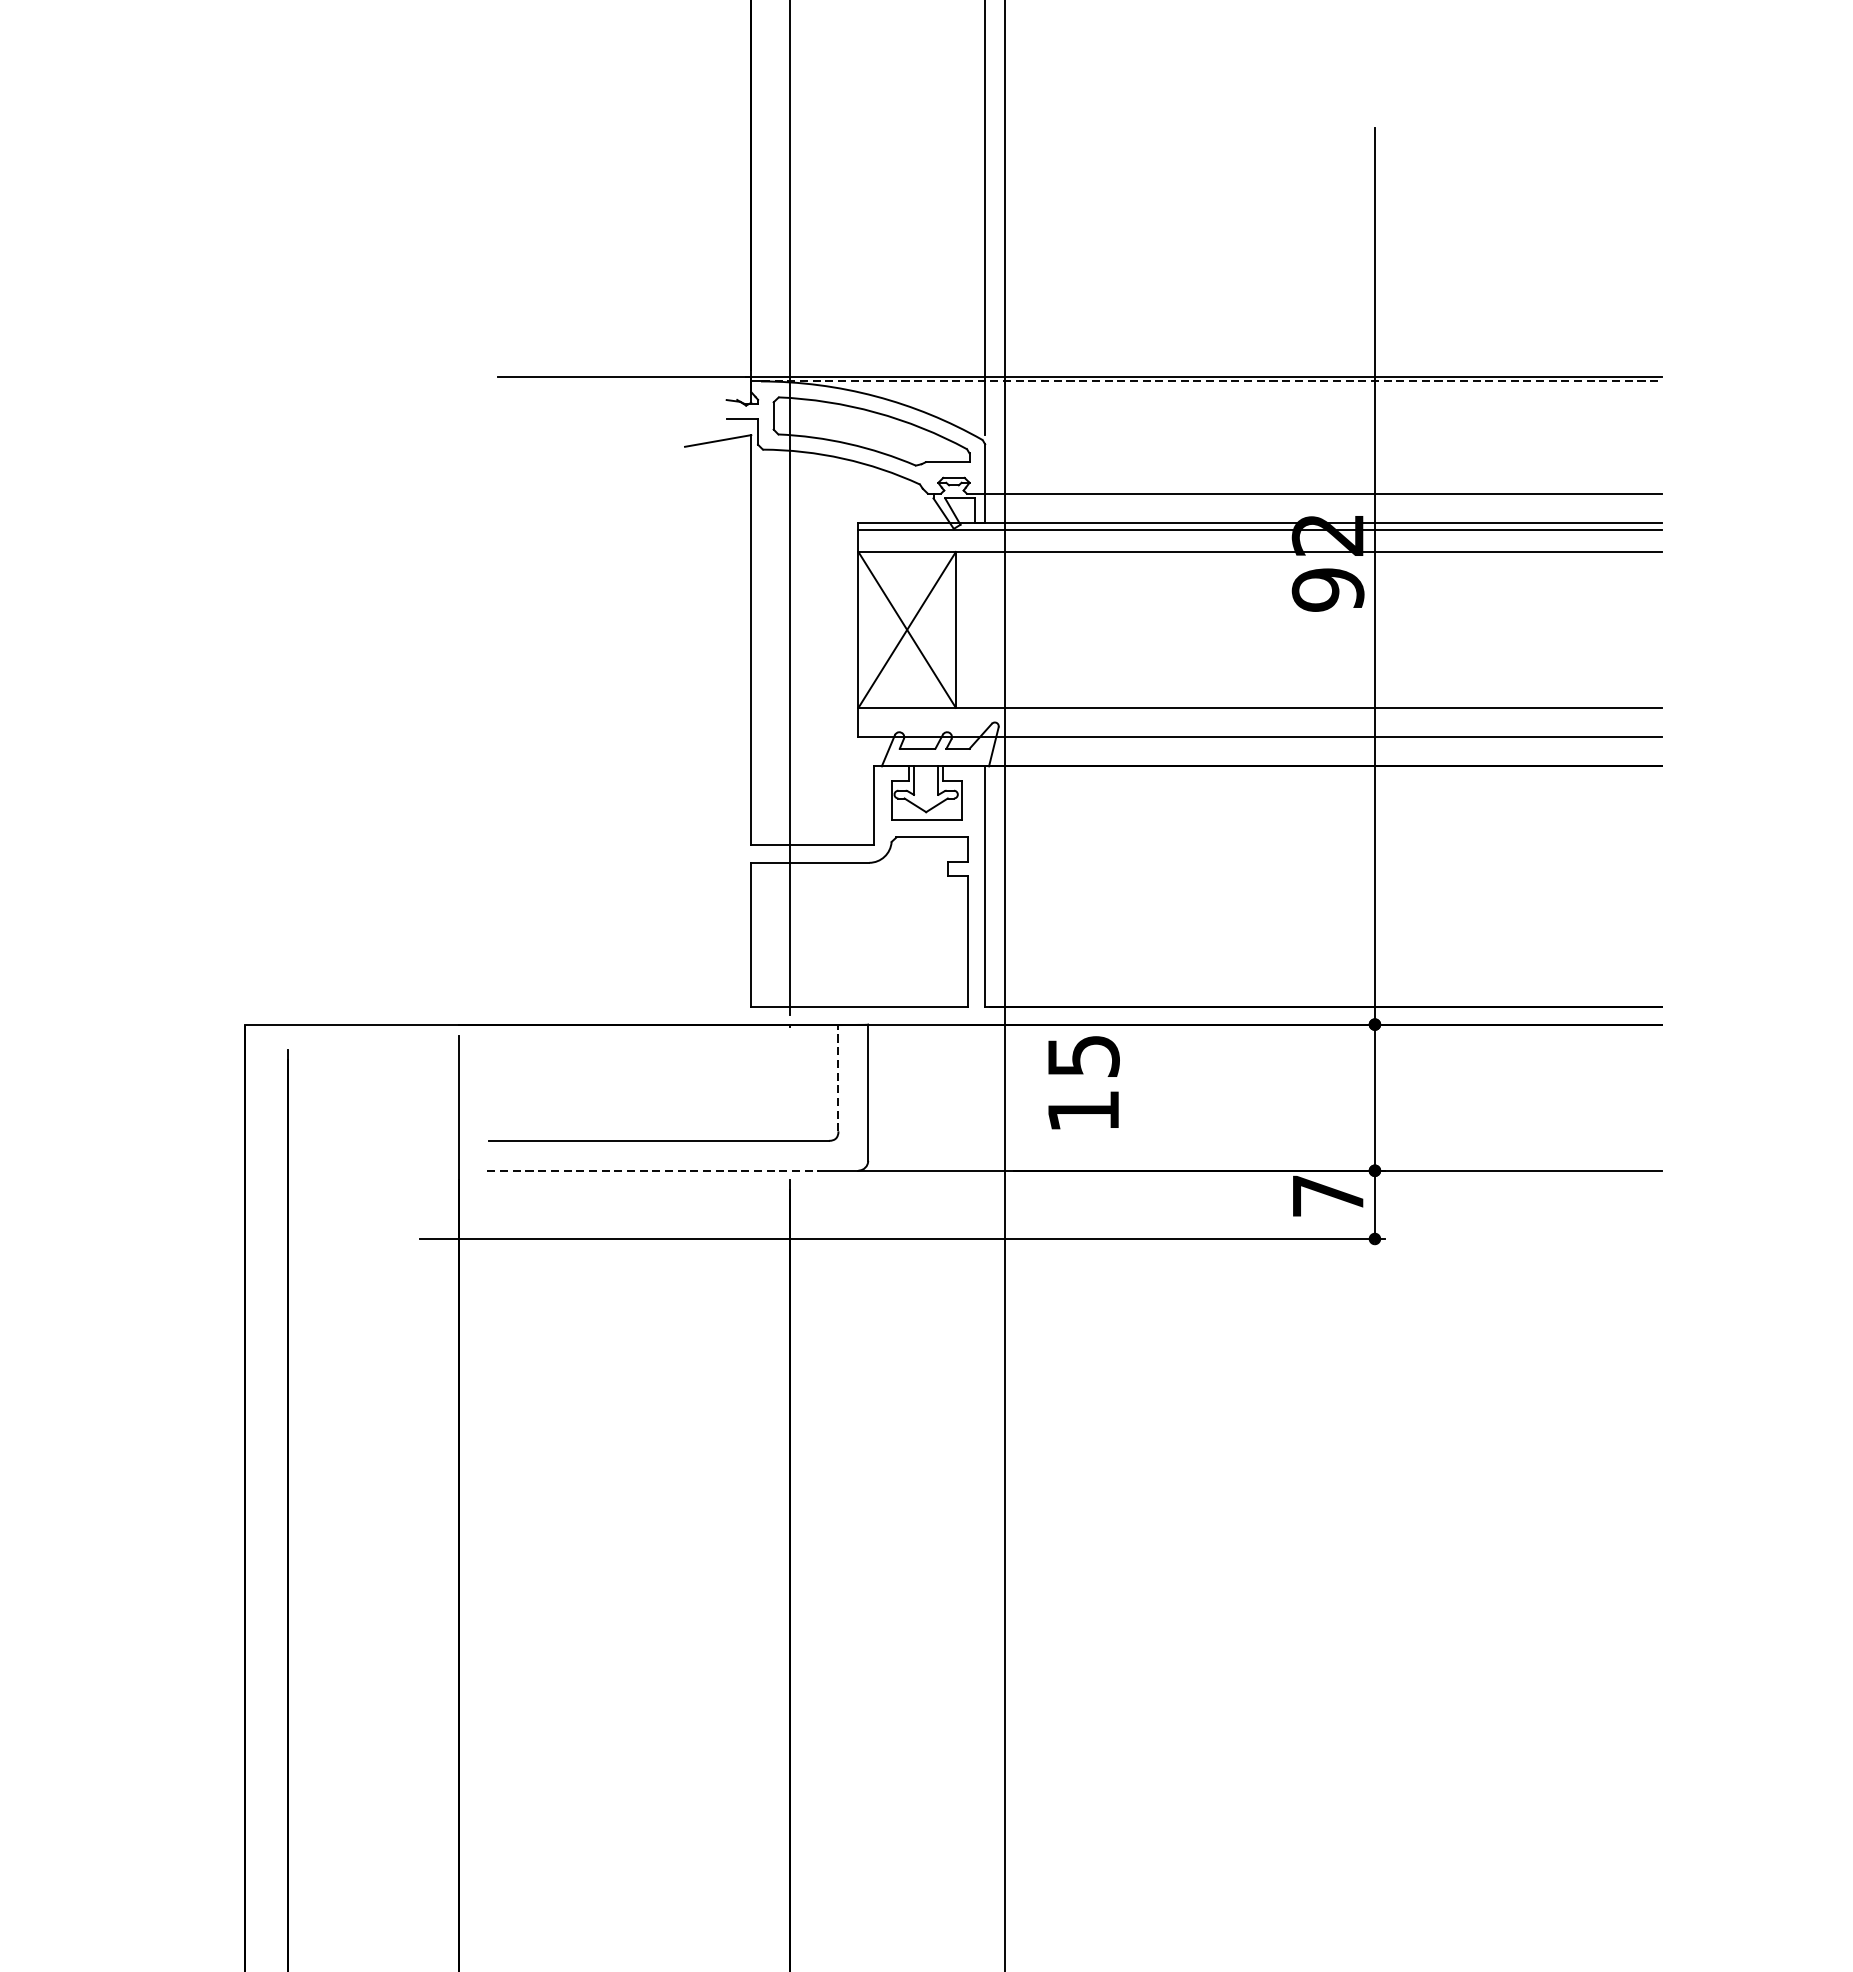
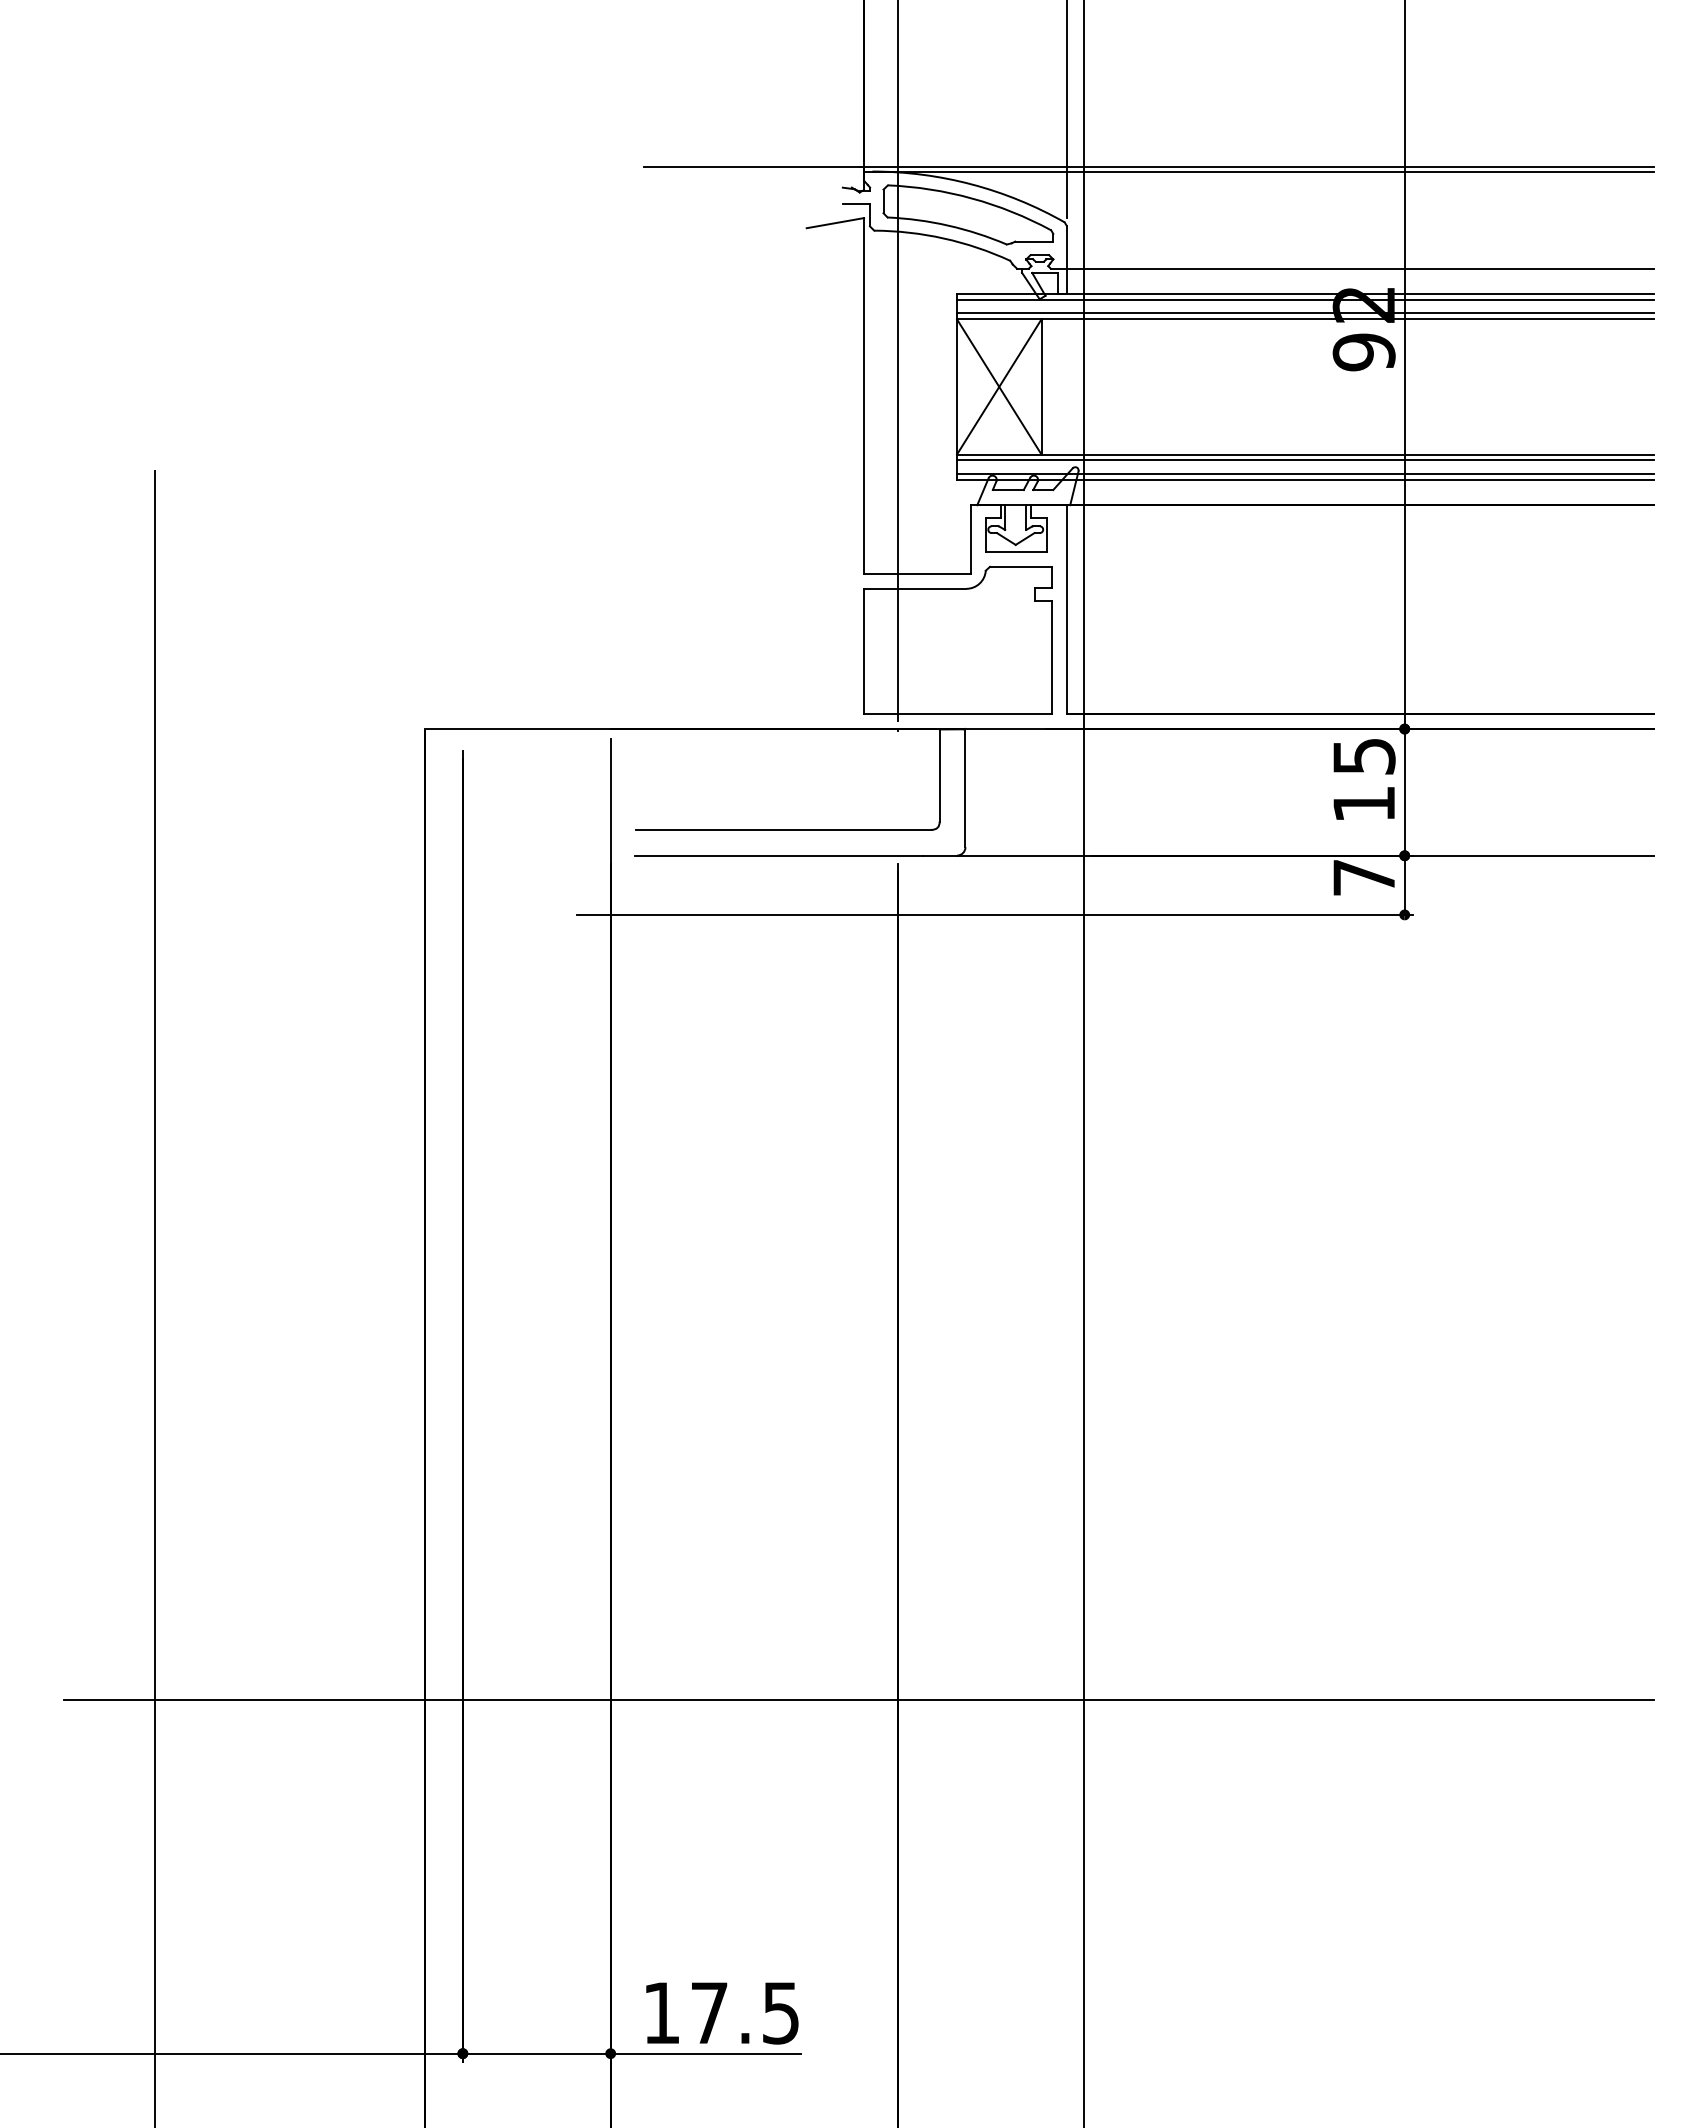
line: (1213, 381) -> (1264, 171), dashed -> solid
line: (1260, 545) -> (1305, 313), added
line: (1260, 714) -> (1305, 460), added
line: (1260, 729) -> (1305, 473), added
line: (838, 1078) -> (939, 775), dashed -> solid
text: (1083, 1082) -> (1364, 779), moved
line: (653, 1170) -> (779, 855), dashed -> solid

